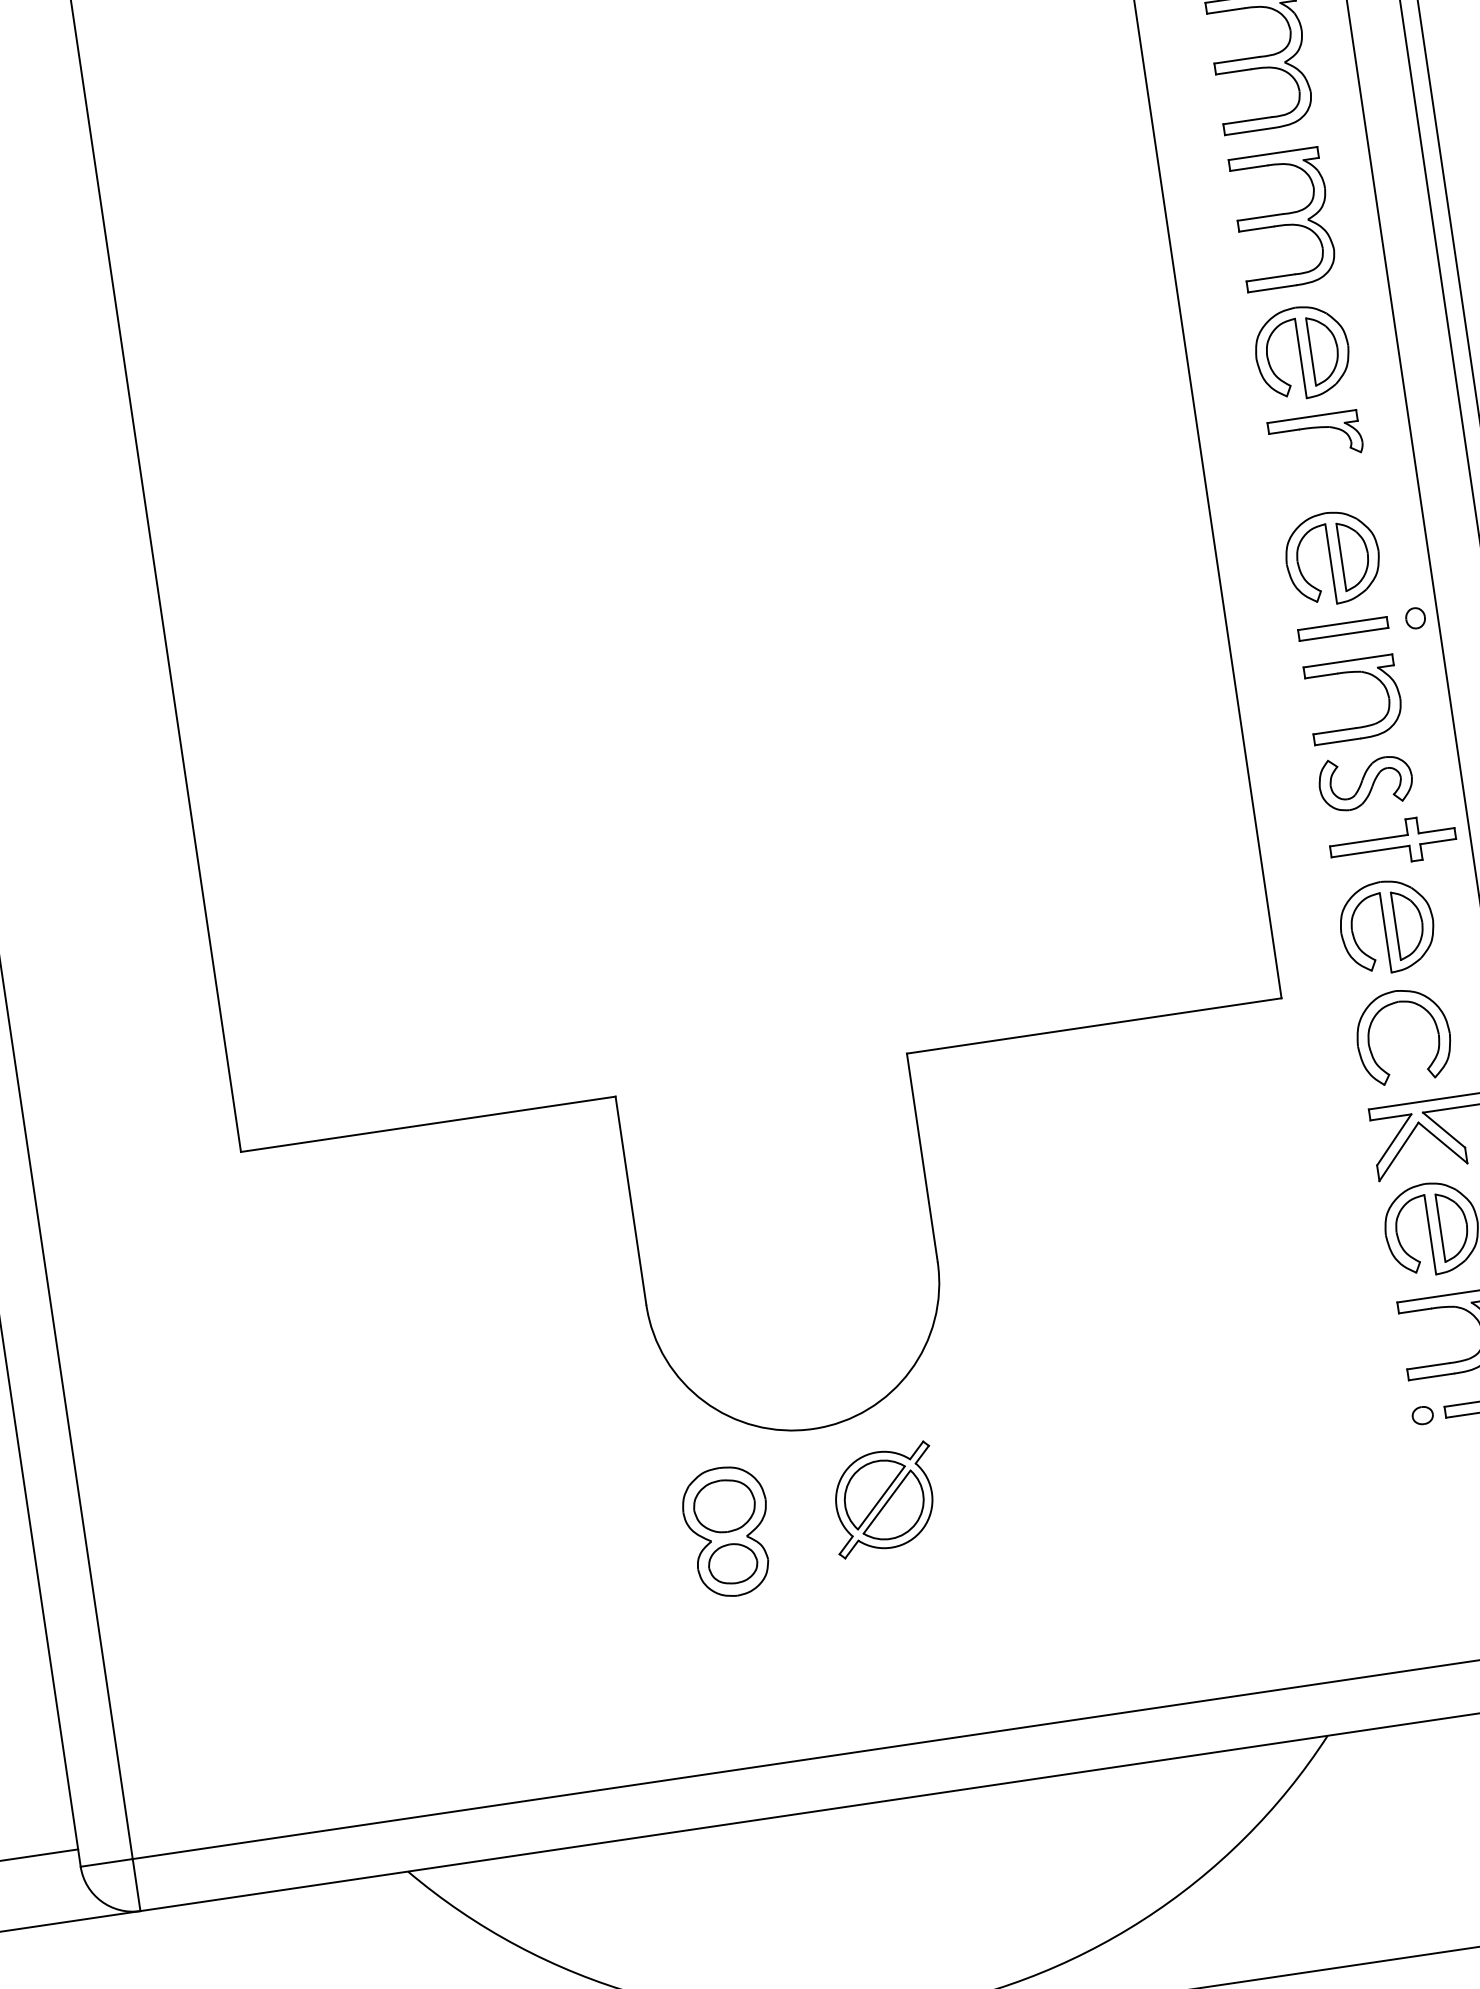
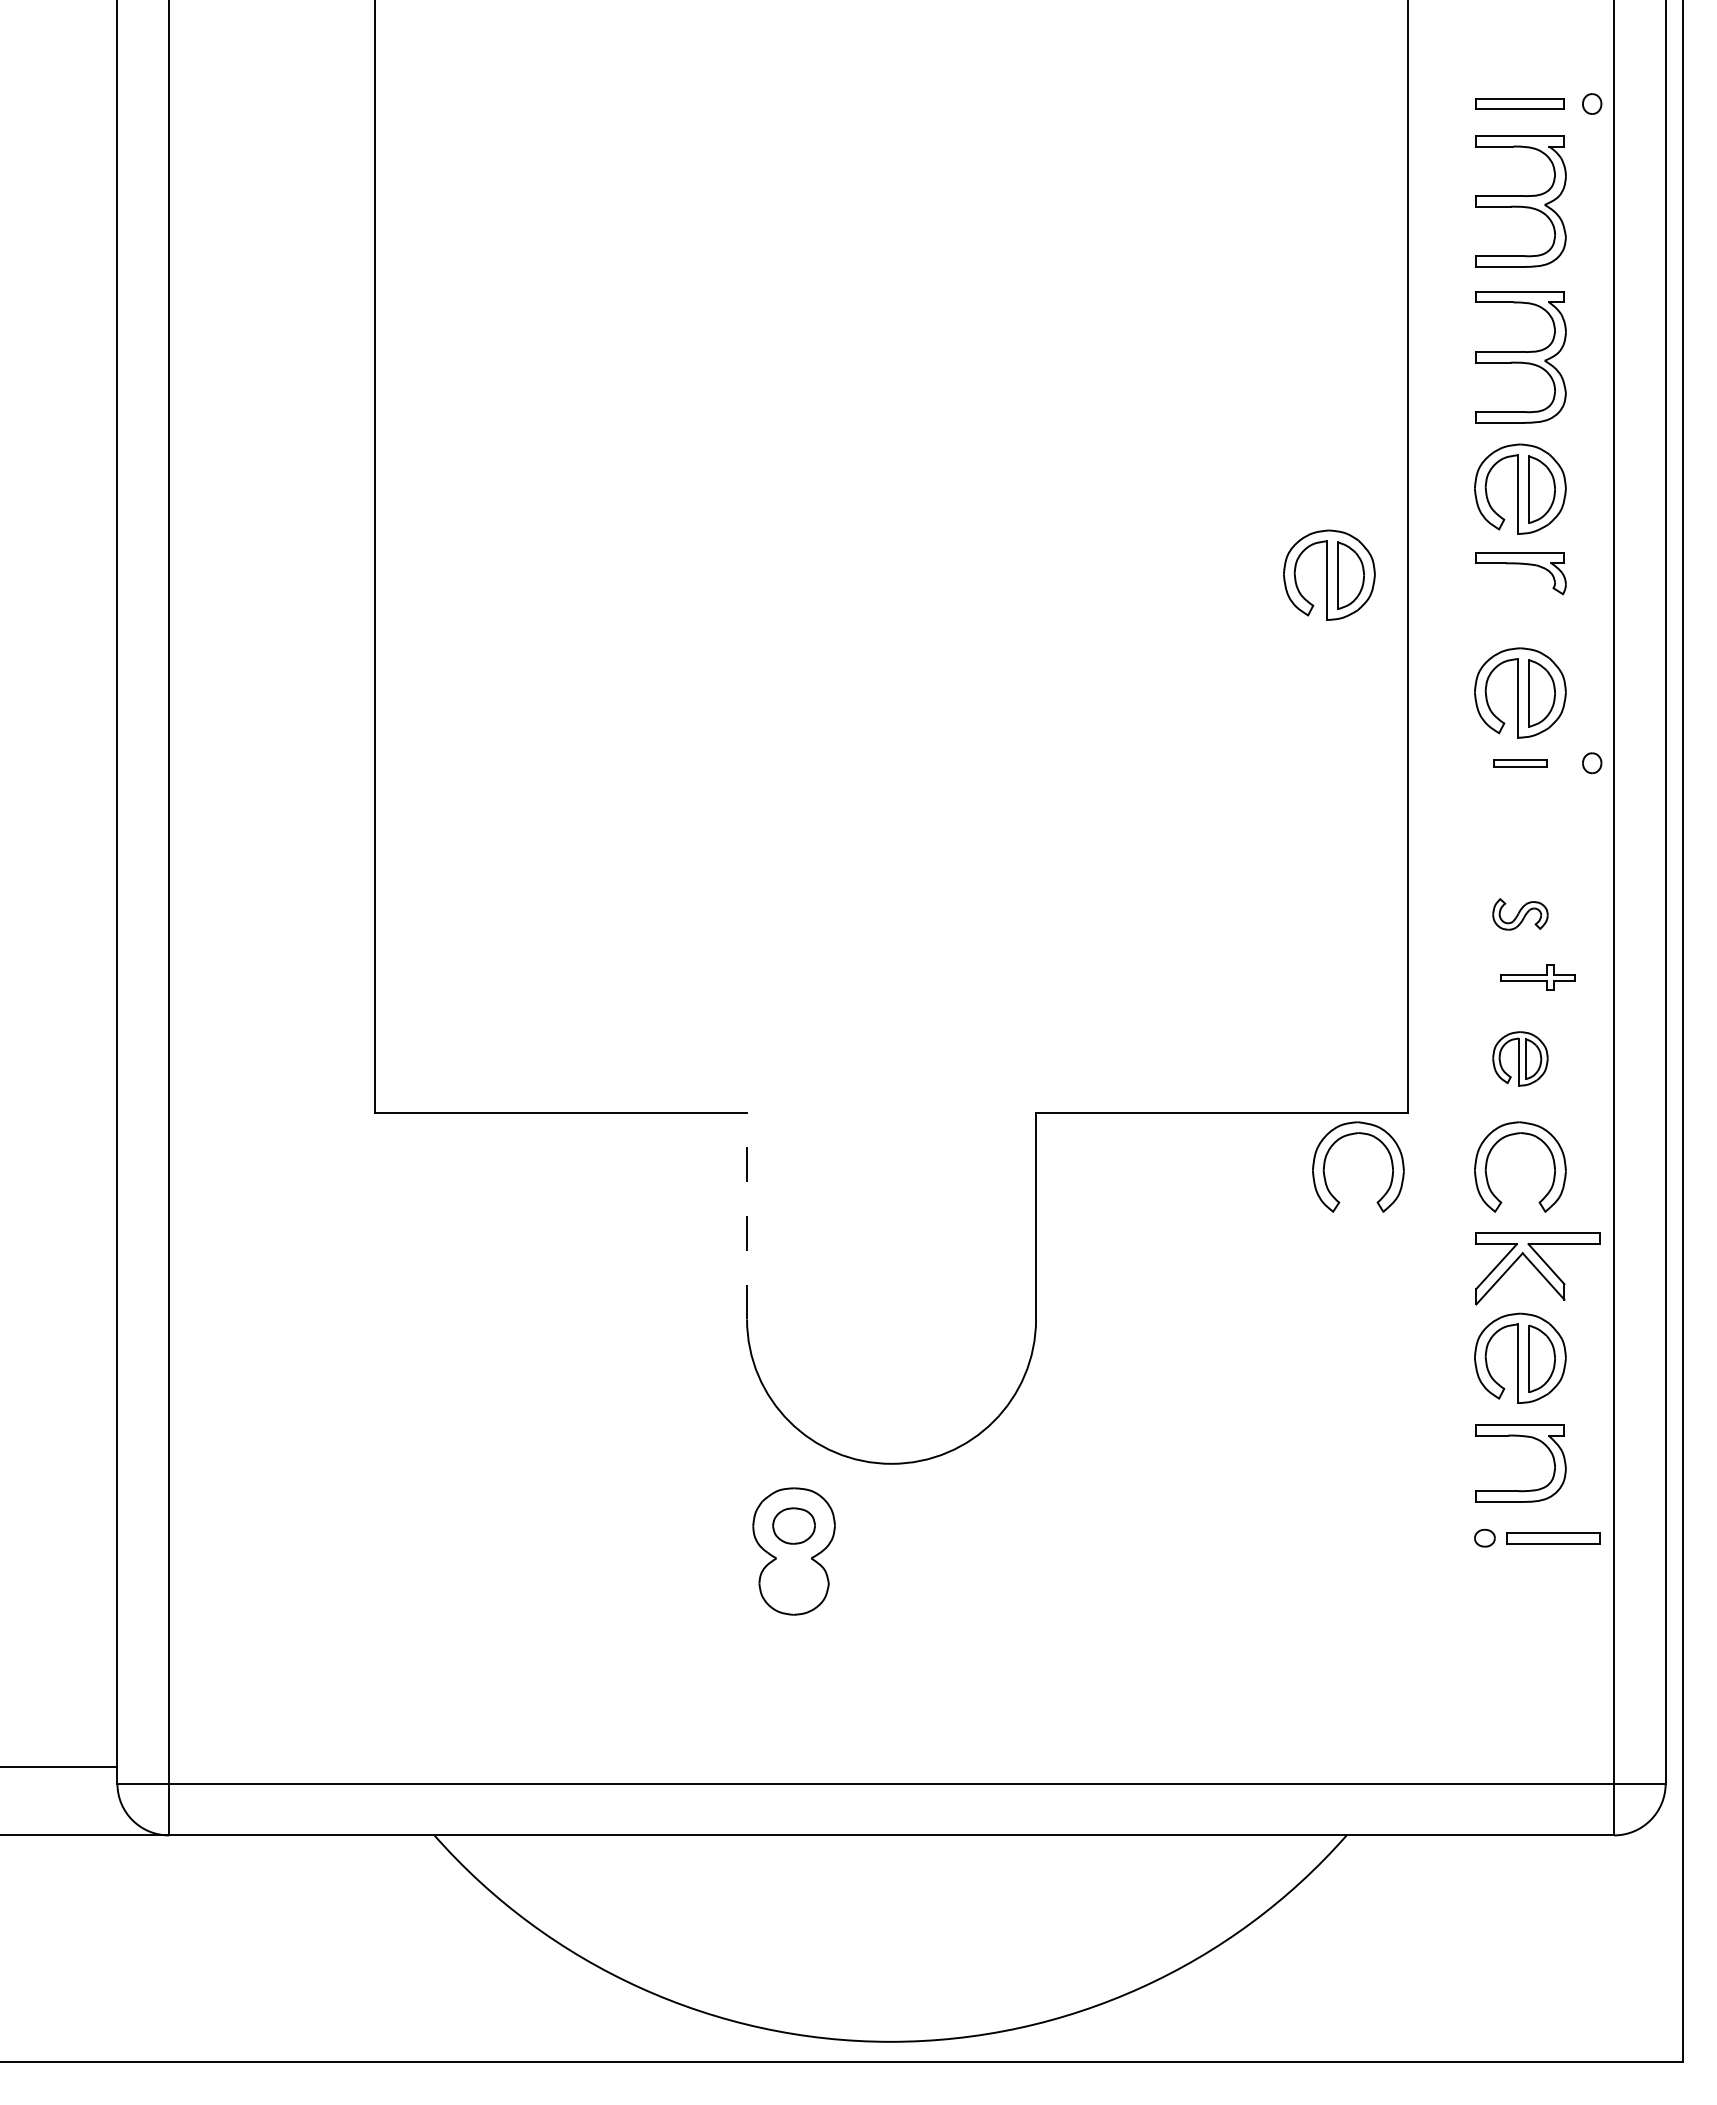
part: (1122, 467) -> (1329, 574), added
part: (1342, 629) -> (1519, 763), size x0.6
part: (1350, 673) -> (1521, 807), removed
part: (1365, 781) -> (1520, 914), size x0.6
part: (1392, 842) -> (1537, 977), size x0.6
part: (1387, 926) -> (1520, 1058), size x0.6
part: (1228, 1029) -> (1351, 1135), added
line: (631, 1200) -> (747, 1215), solid -> dashed
part: (883, 1499) -> (949, 1542), removed
part: (723, 1505) -> (793, 1525), size x0.7
part: (732, 1564) -> (793, 1583), removed

